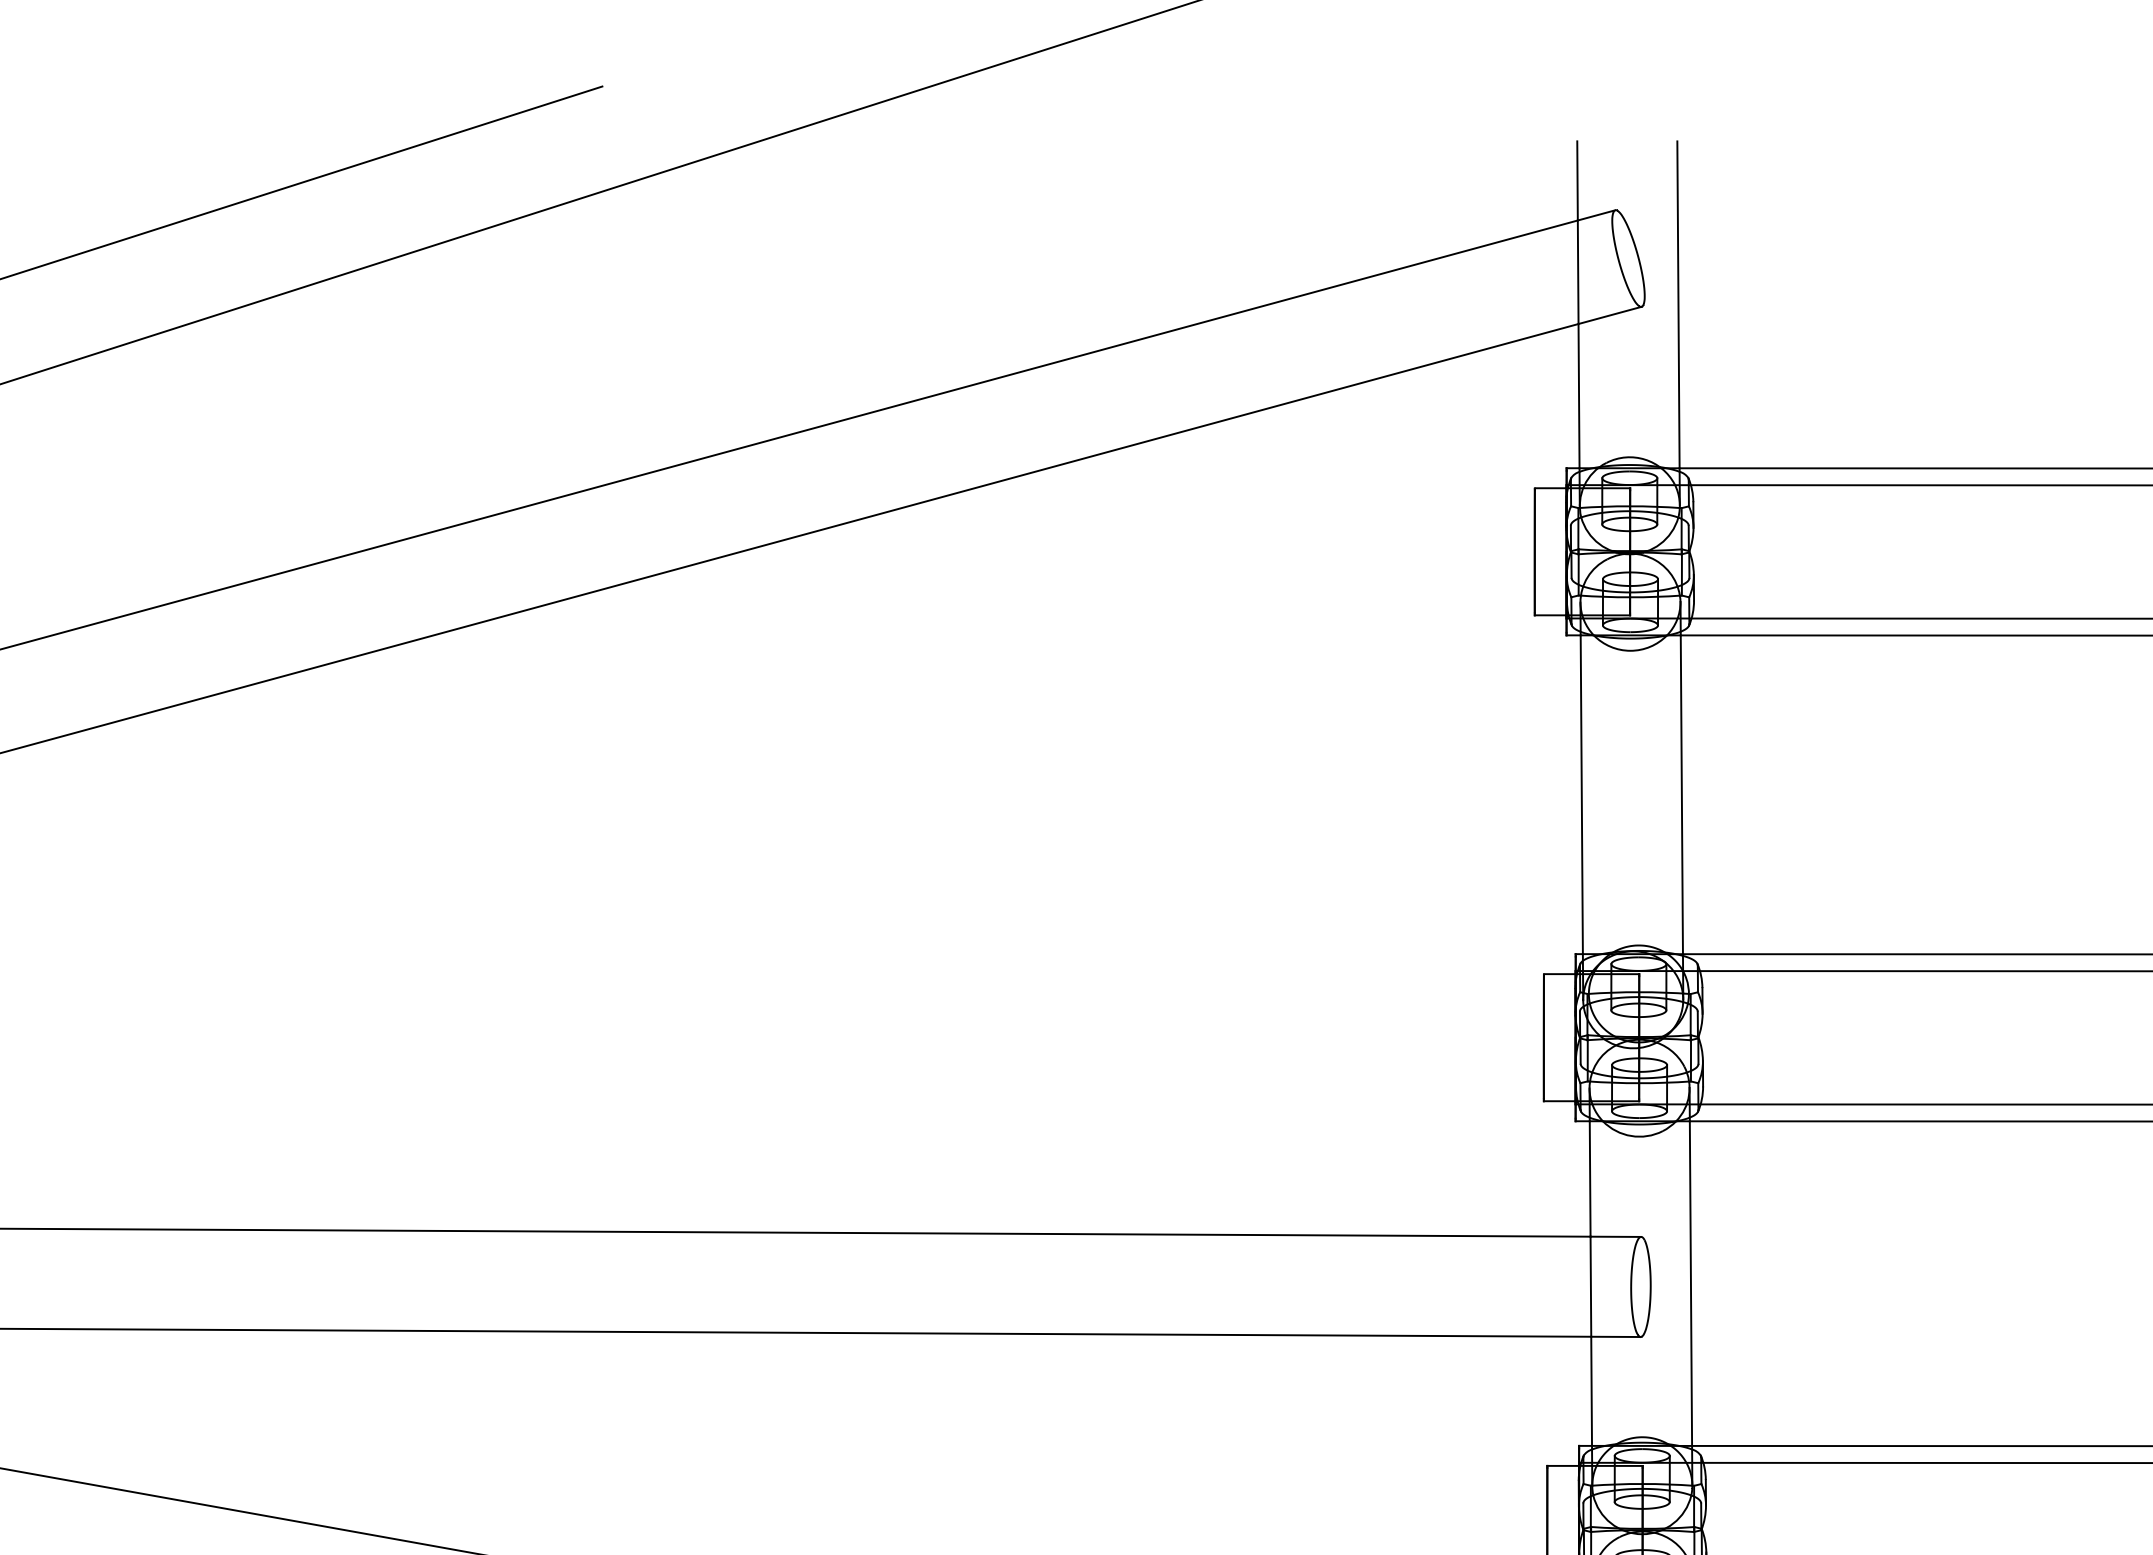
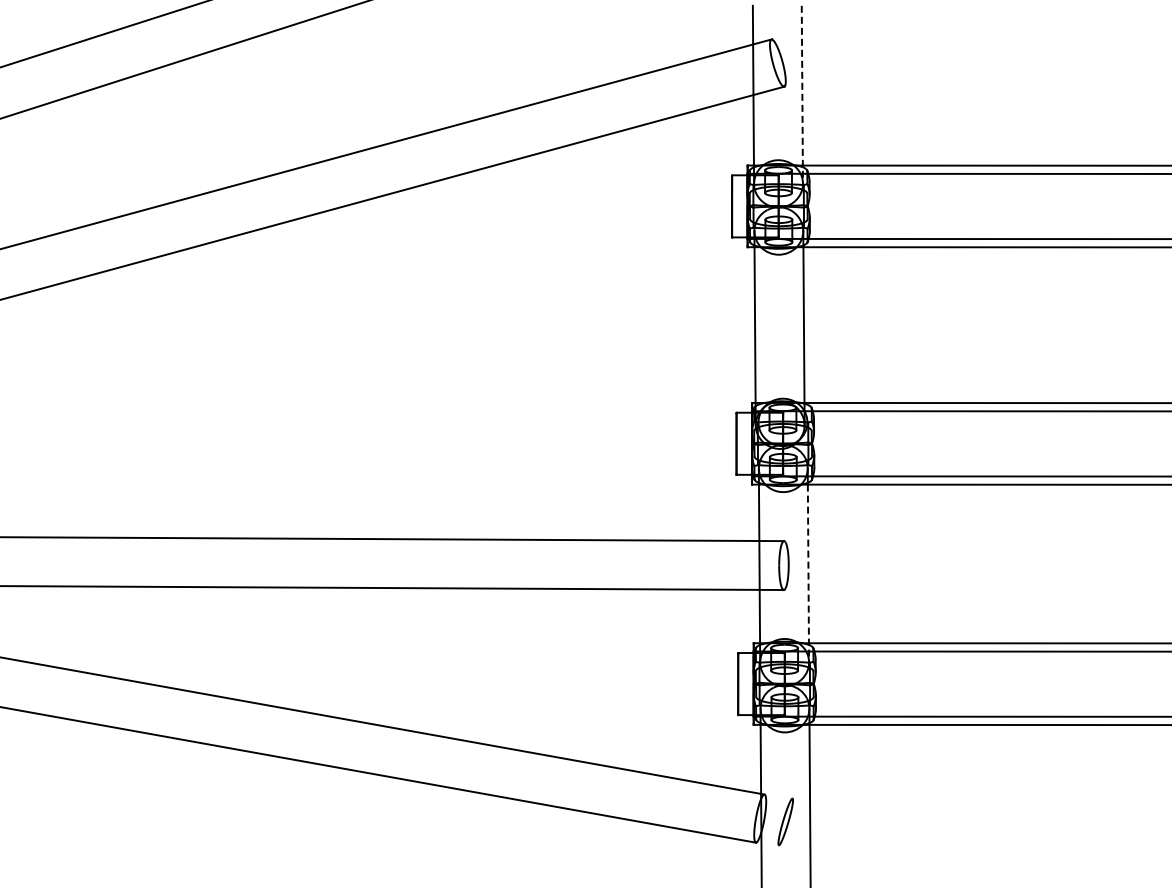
line: (1678, 322) -> (802, 94), solid -> dashed
line: (1691, 1303) -> (808, 573), solid -> dashed

